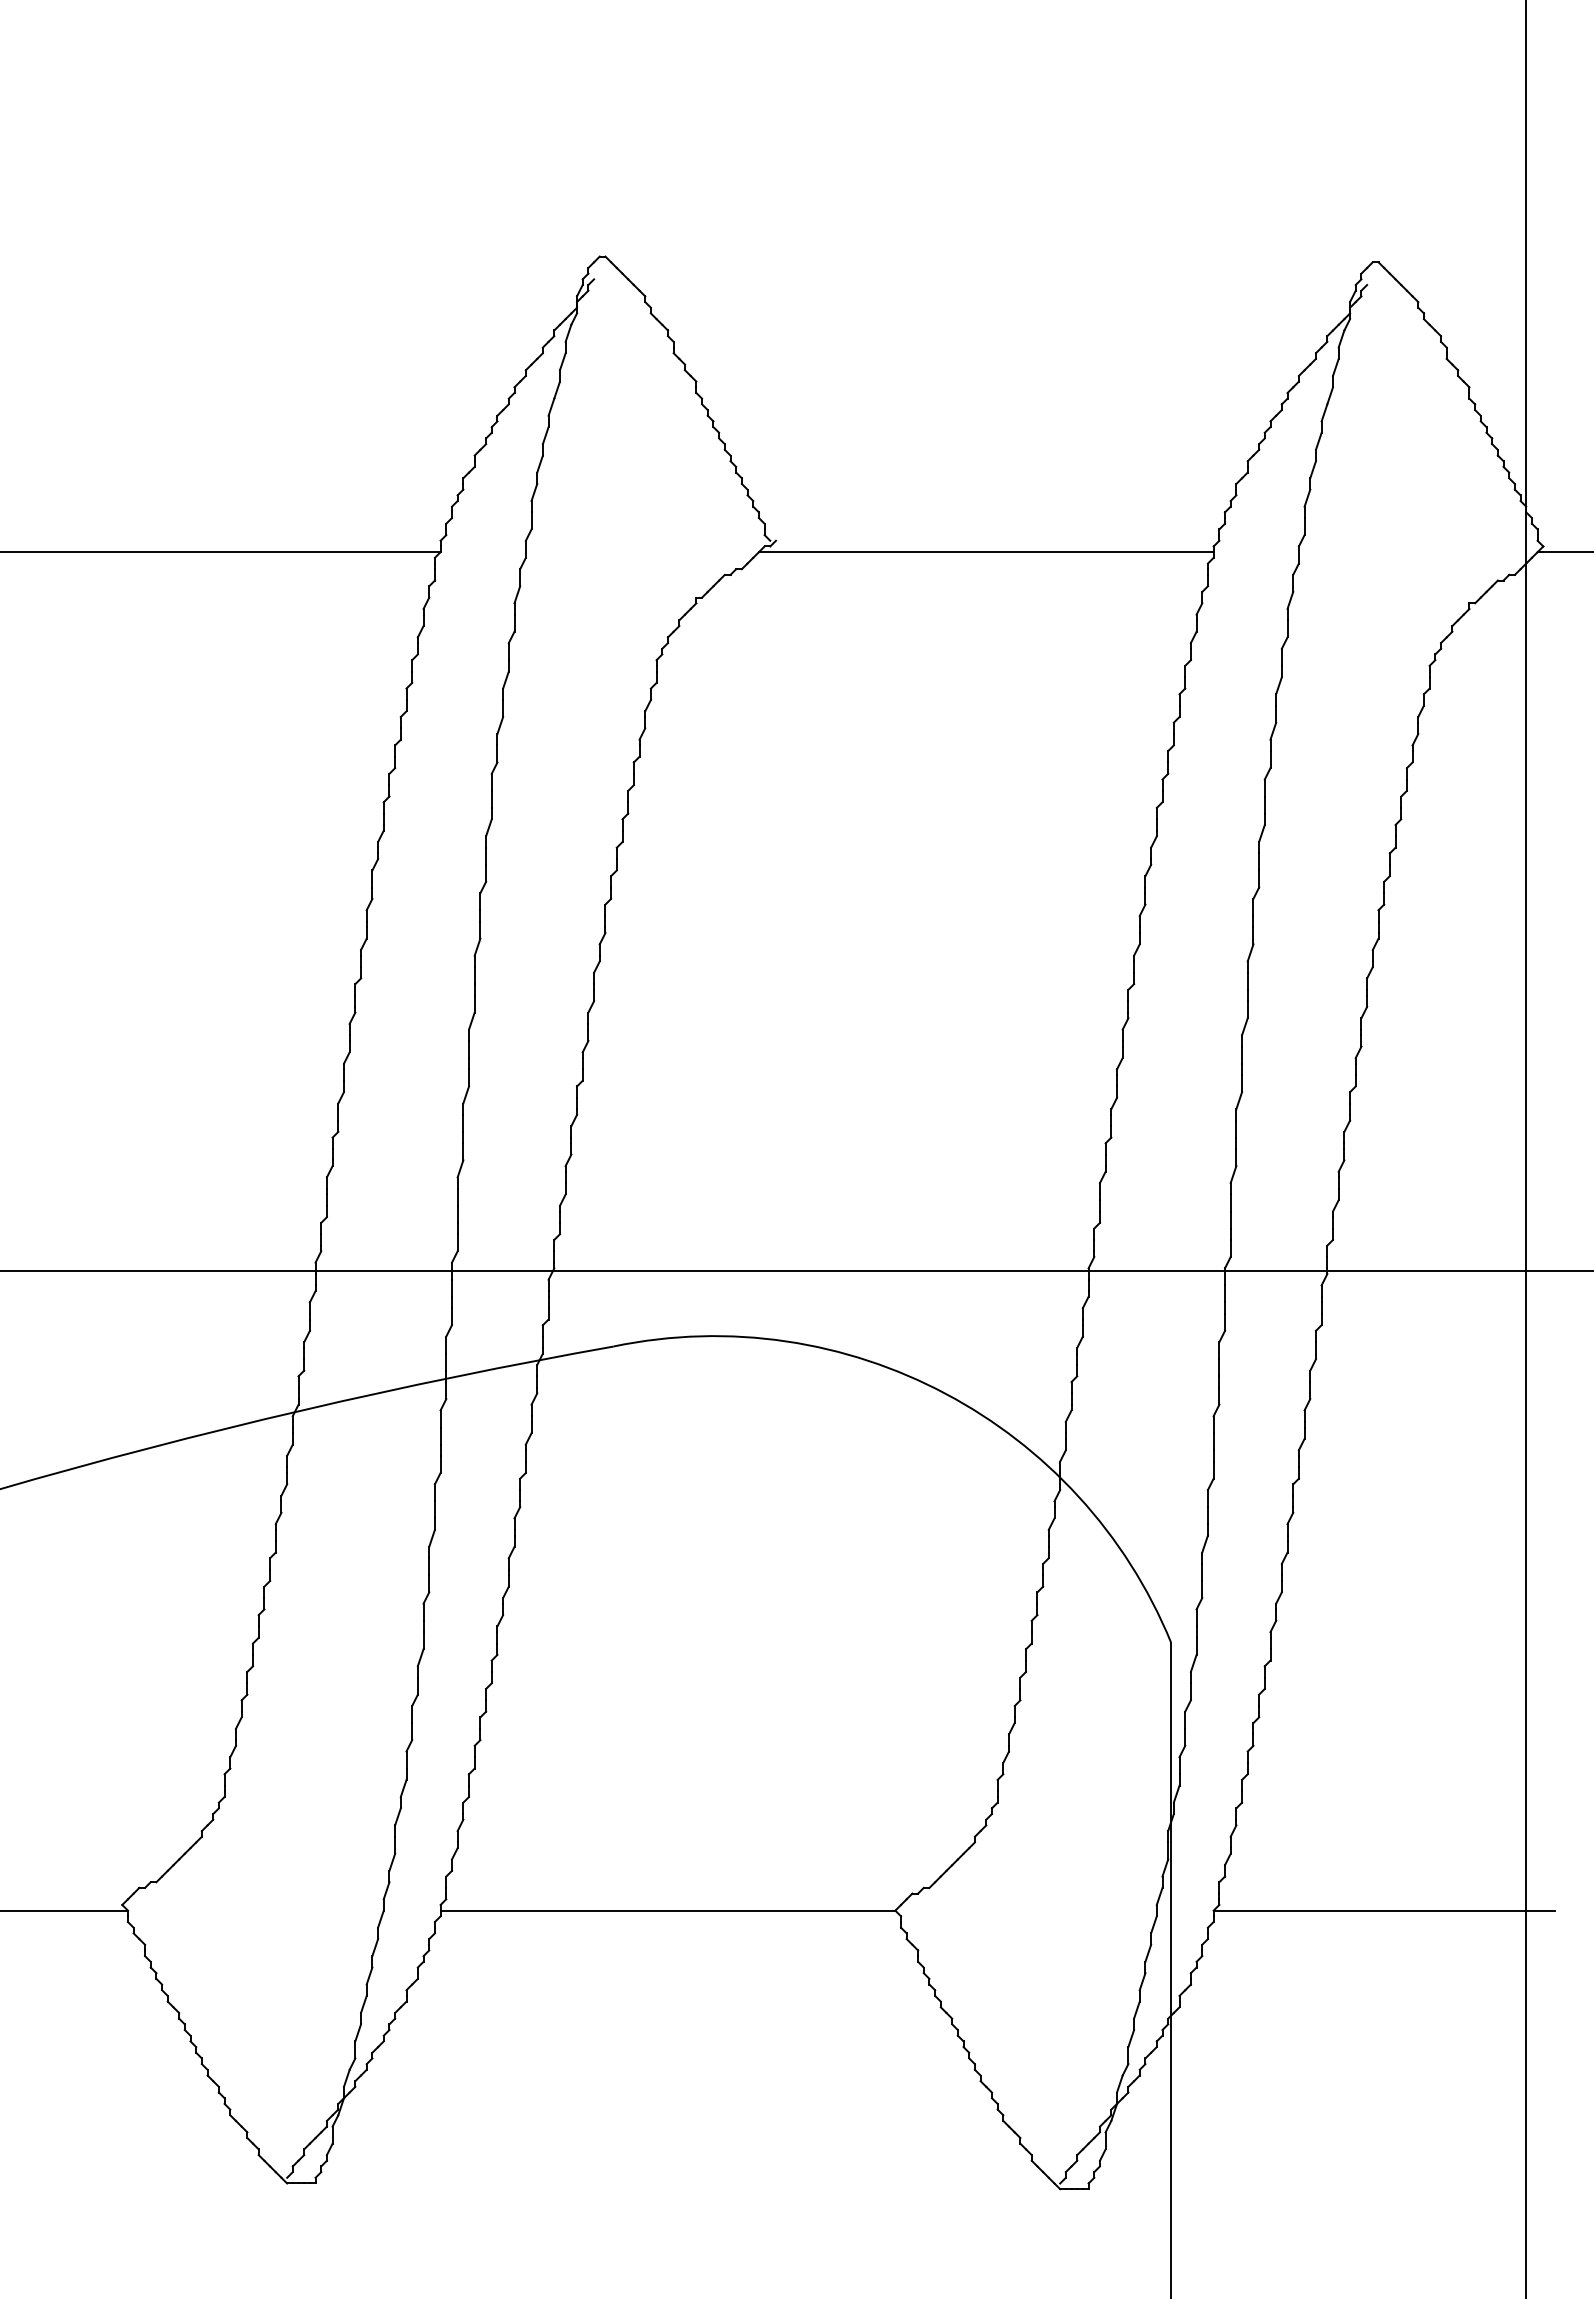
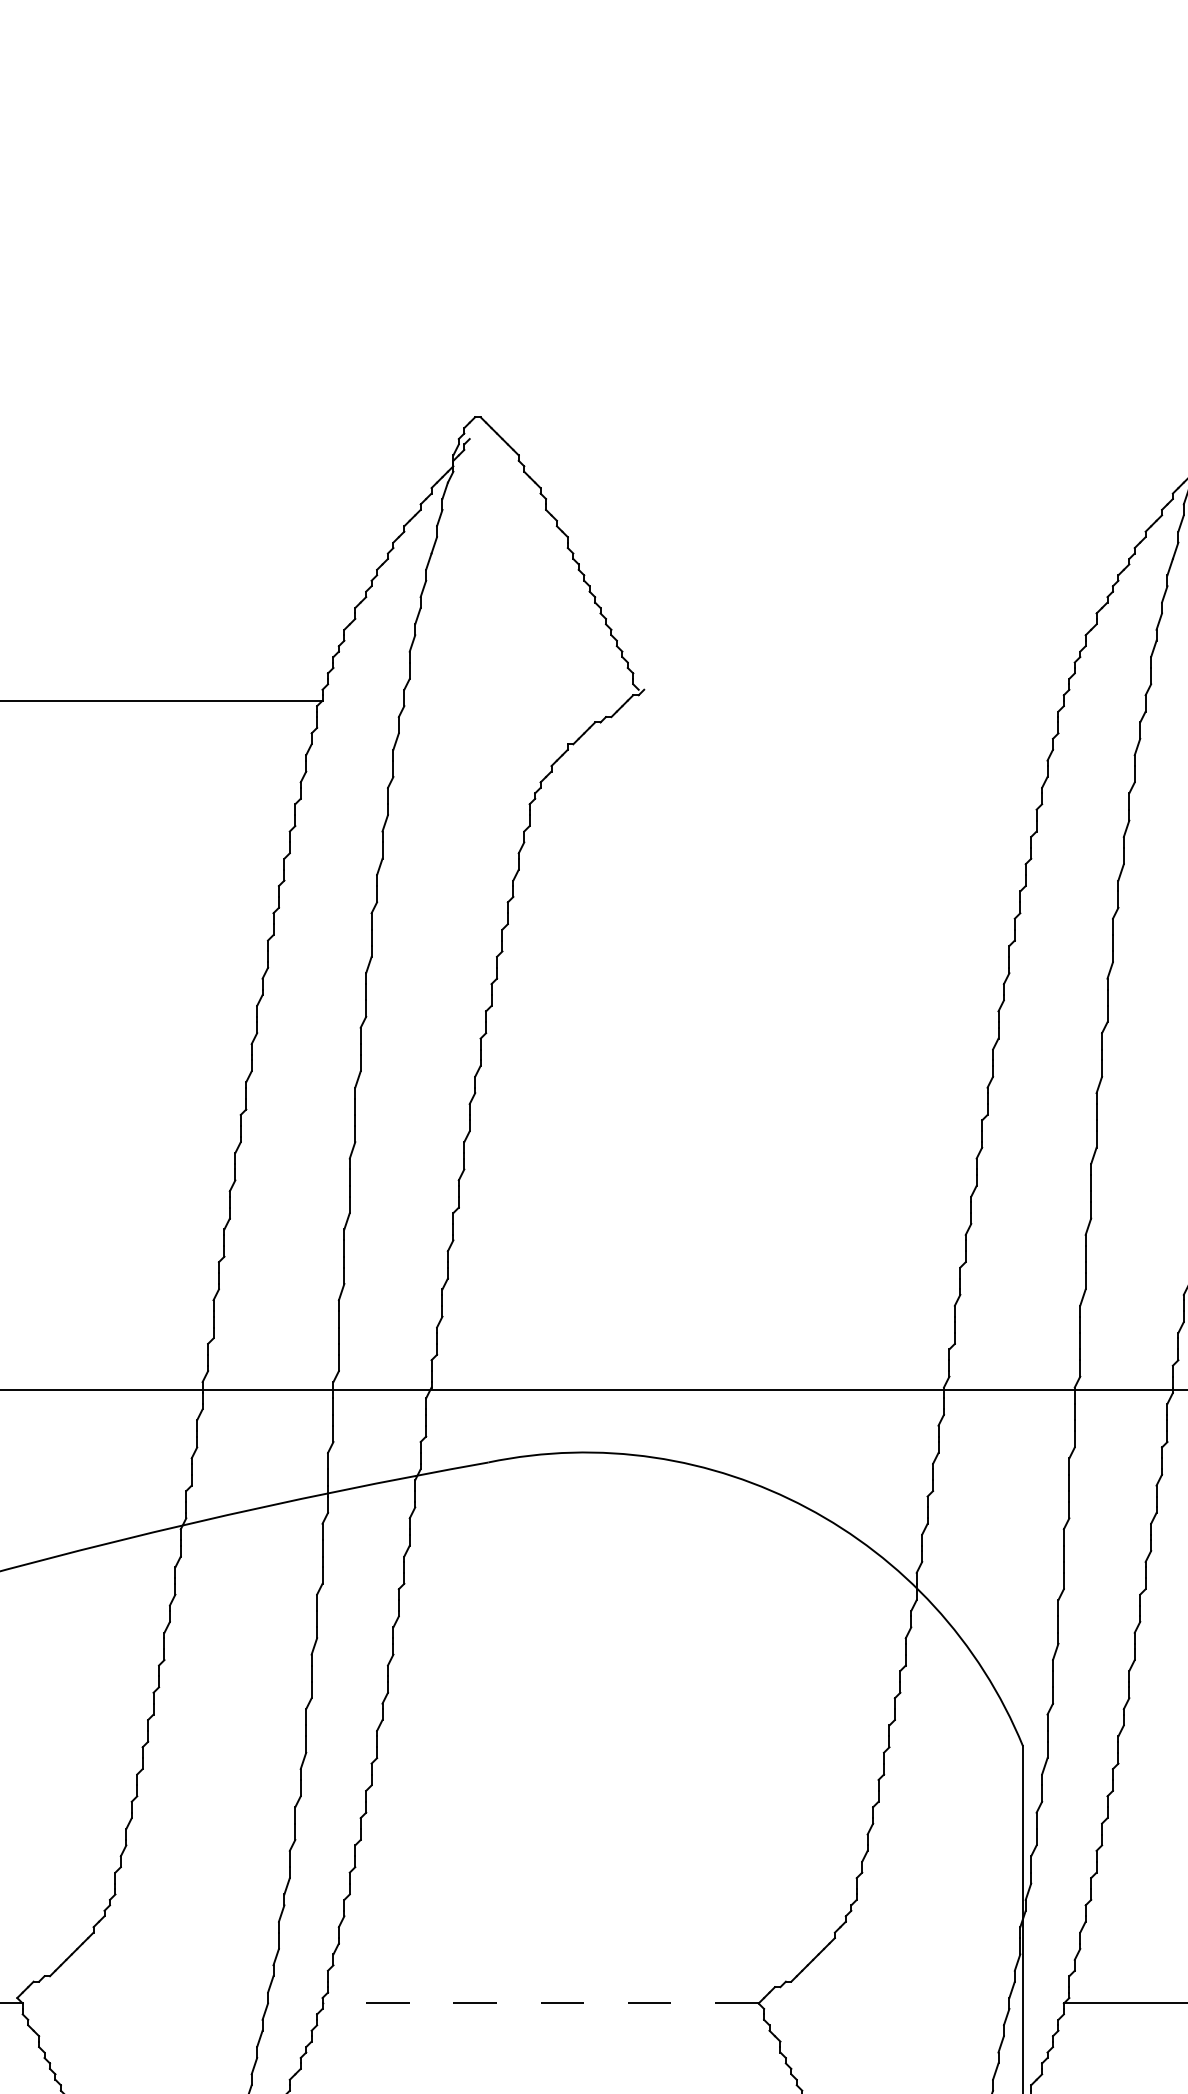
line: (985, 552) -> (845, 701), removed
line: (667, 1910) -> (540, 2003), solid -> dashed

